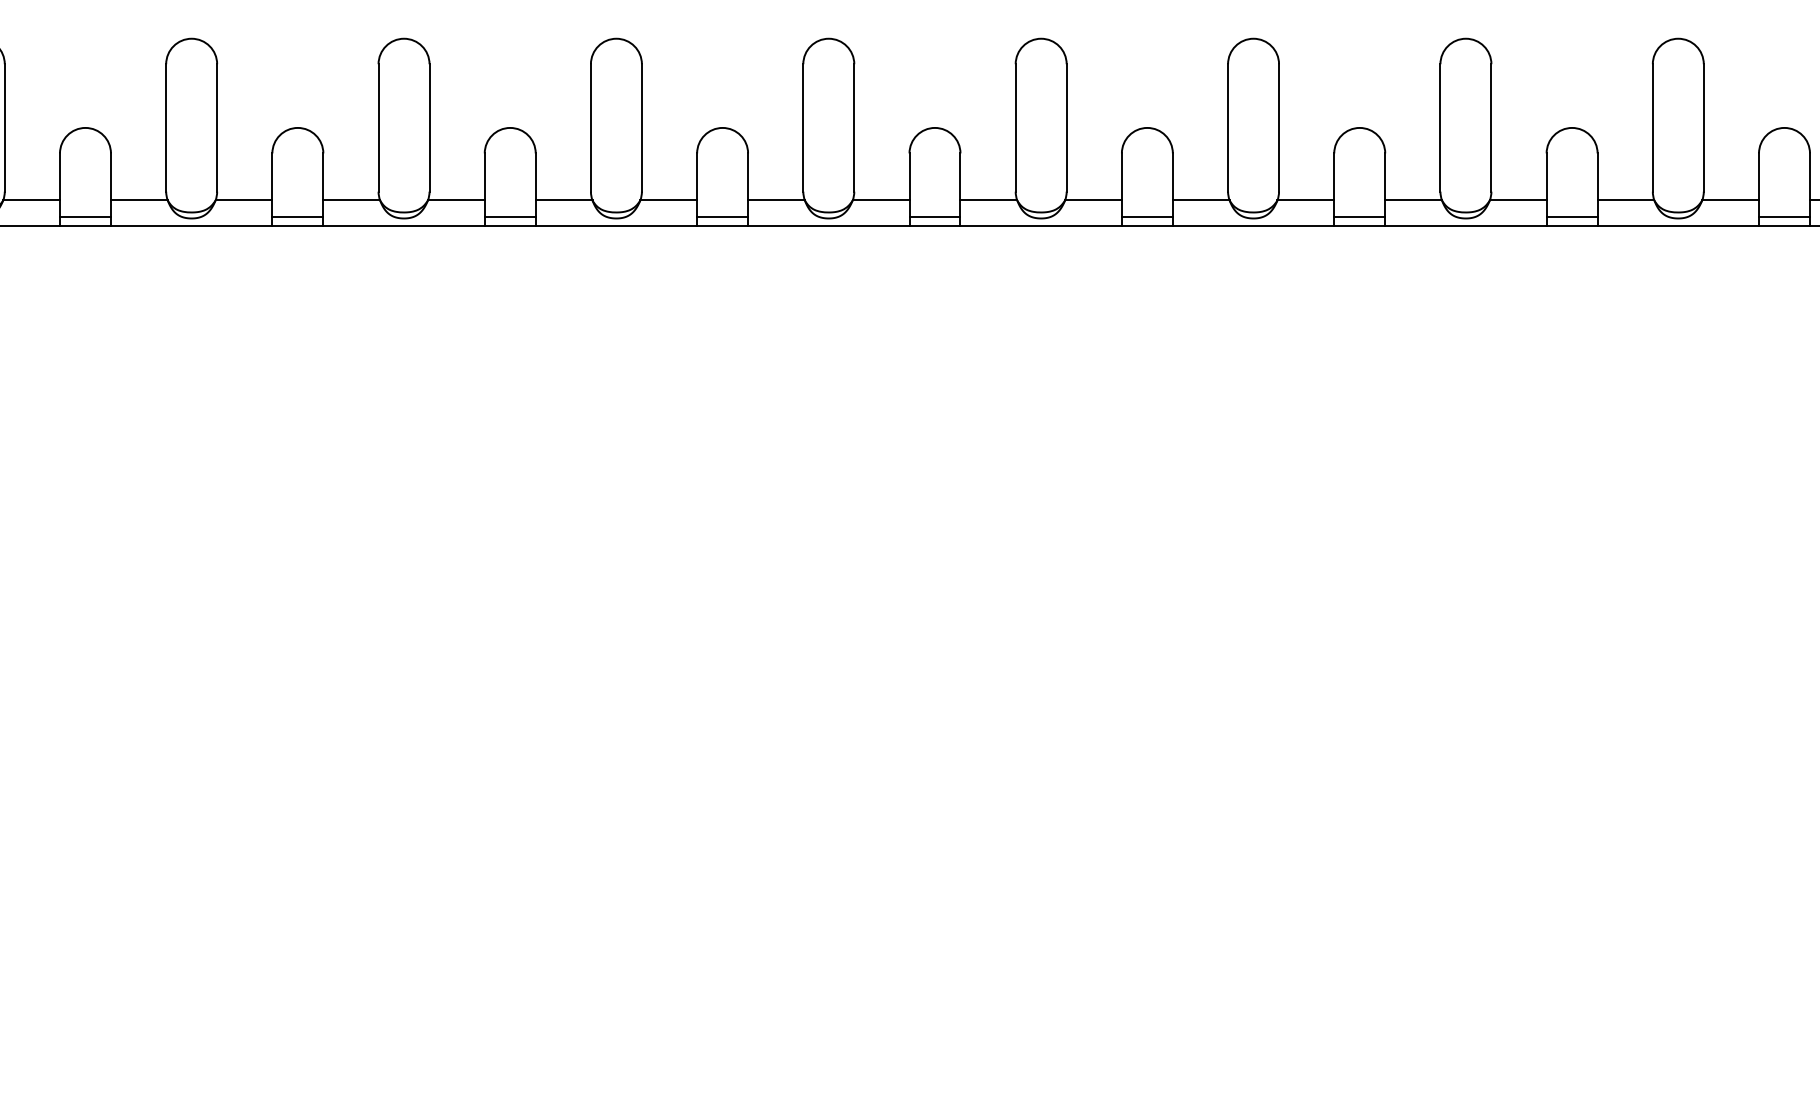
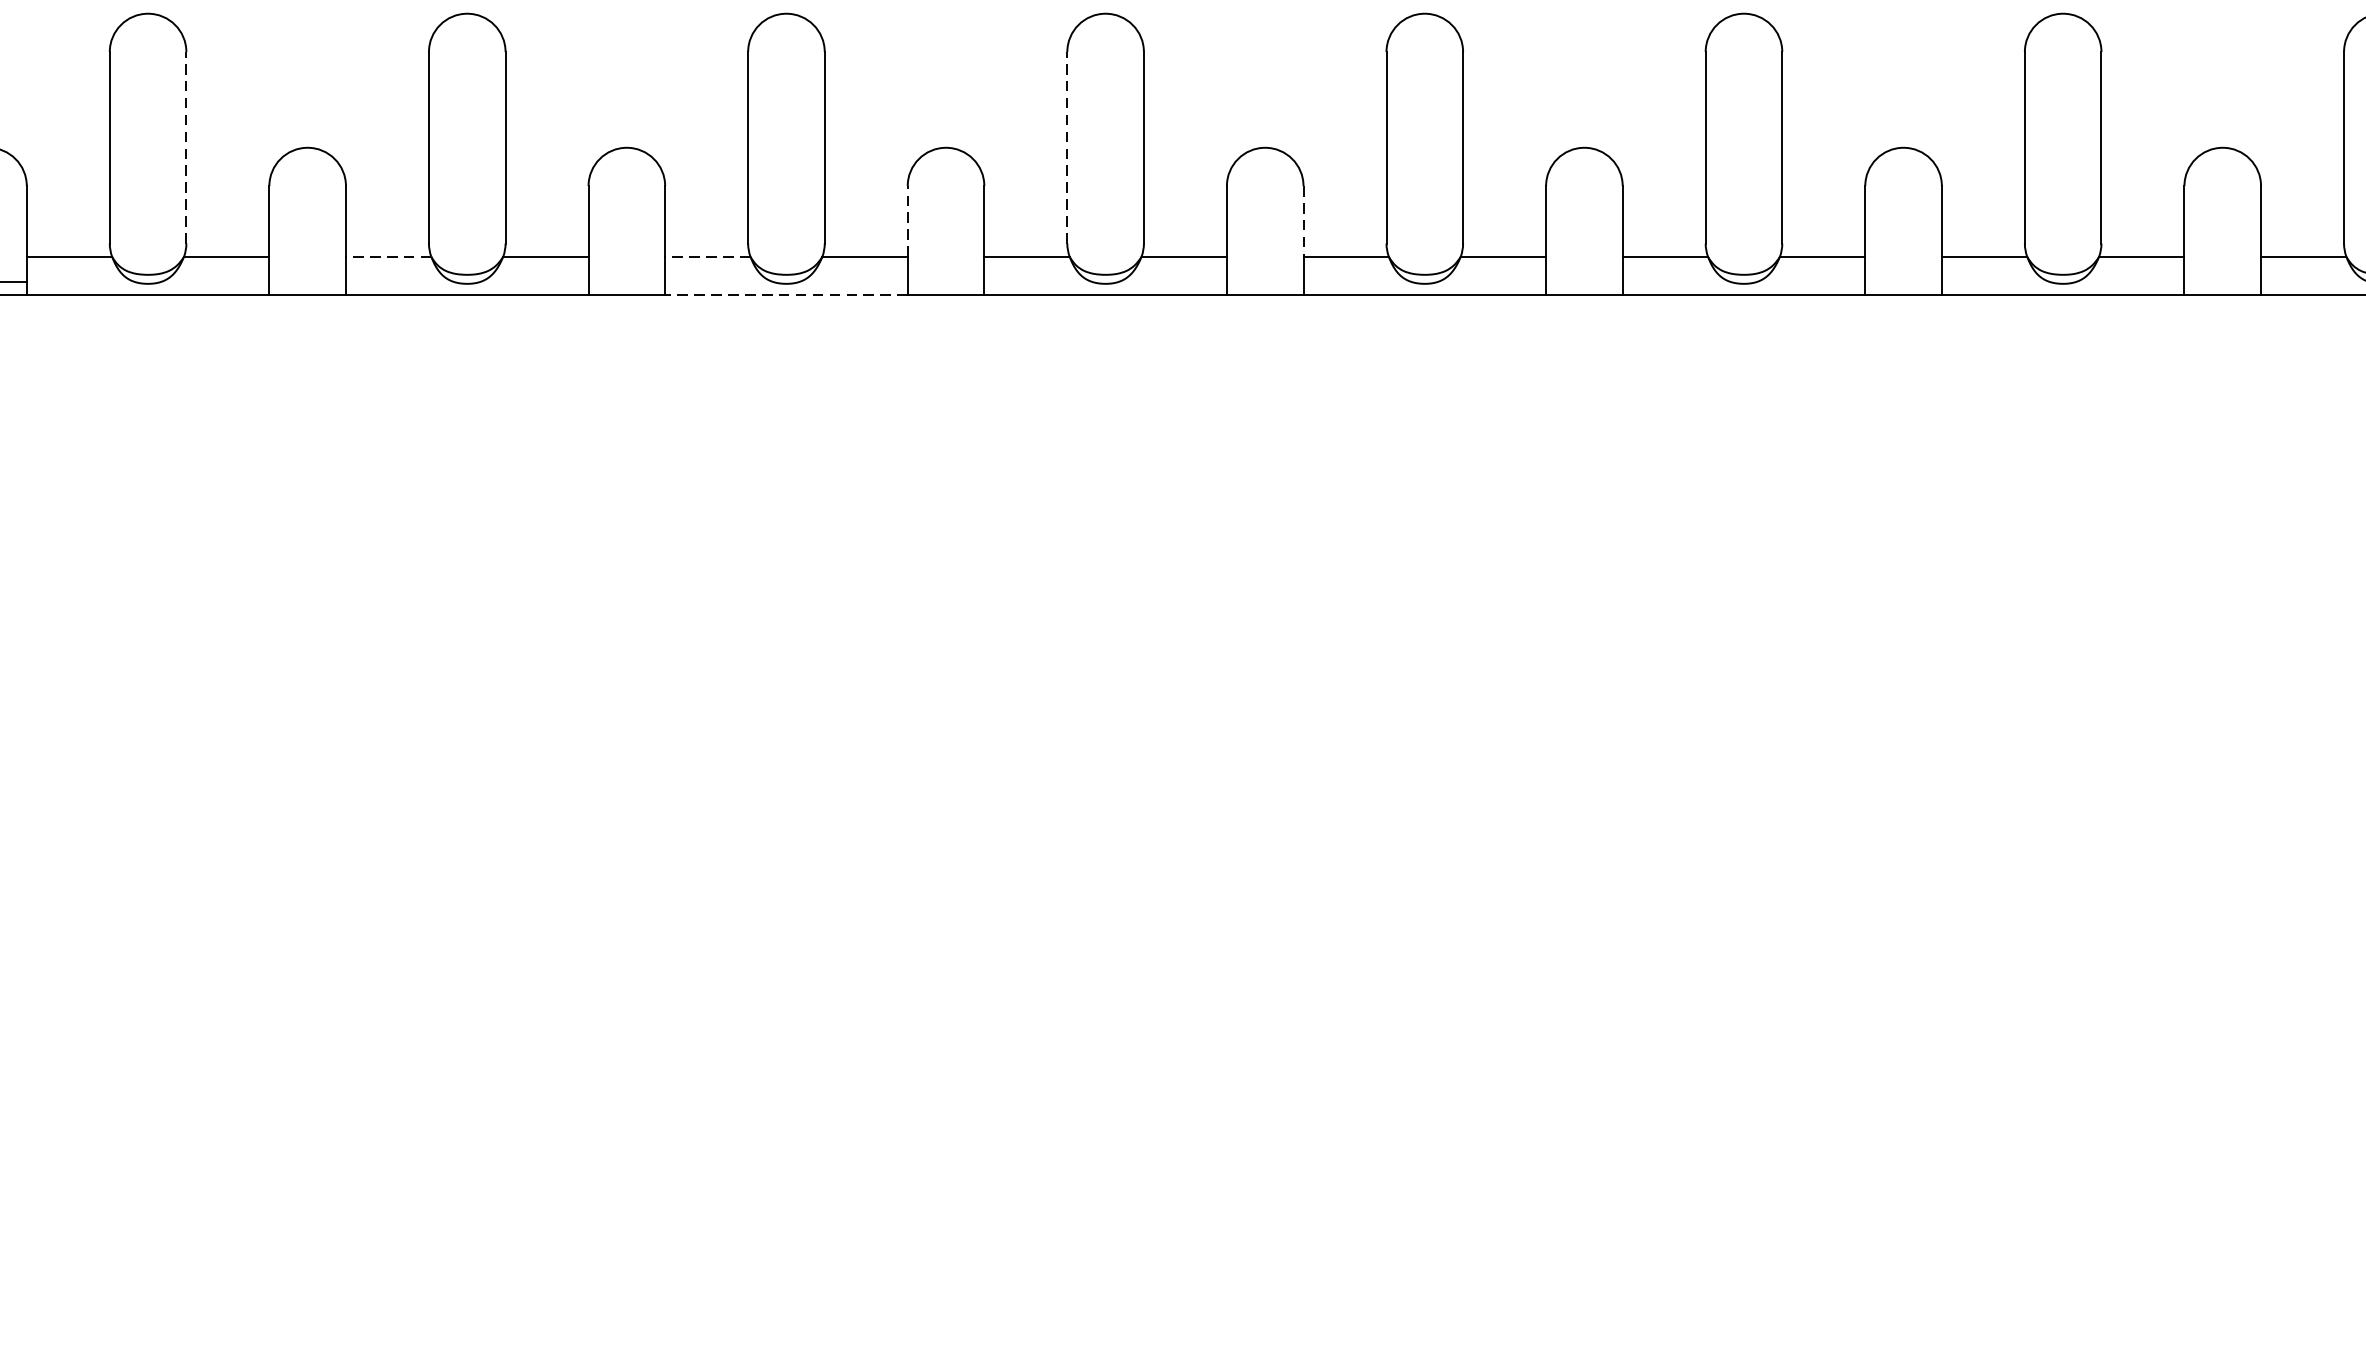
line: (217, 127) -> (186, 147), solid -> dashed
line: (803, 127) -> (1067, 147), solid -> dashed
line: (697, 176) -> (908, 220), solid -> dashed
line: (960, 176) -> (1303, 220), solid -> dashed
line: (351, 200) -> (388, 256), solid -> dashed
line: (563, 200) -> (706, 256), solid -> dashed
line: (297, 217) -> (307, 282), removed
line: (509, 217) -> (625, 282), removed
line: (722, 217) -> (945, 282), removed
line: (934, 217) -> (1264, 282), removed
line: (1146, 217) -> (1583, 282), removed
line: (1359, 217) -> (1903, 282), removed
line: (1571, 217) -> (2221, 282), removed
line: (616, 225) -> (786, 294), solid -> dashed

